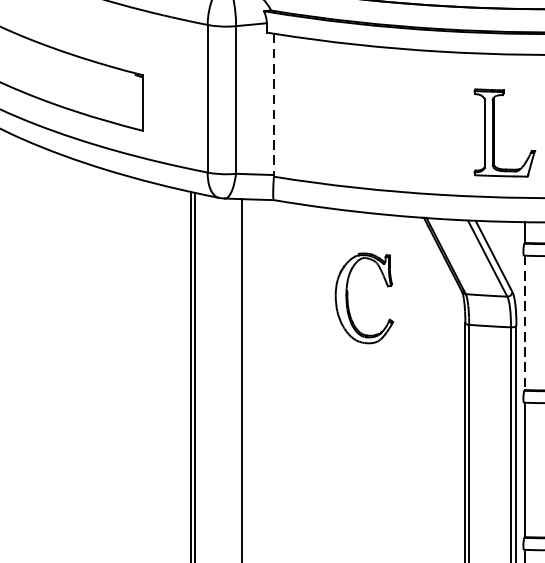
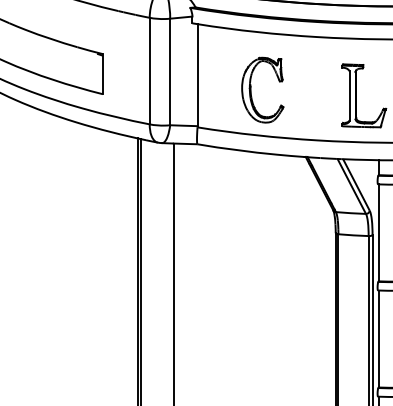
line: (273, 104) -> (197, 75), dashed -> solid
part: (348, 297) -> (251, 89), moved
line: (524, 323) -> (378, 233), dashed -> solid

